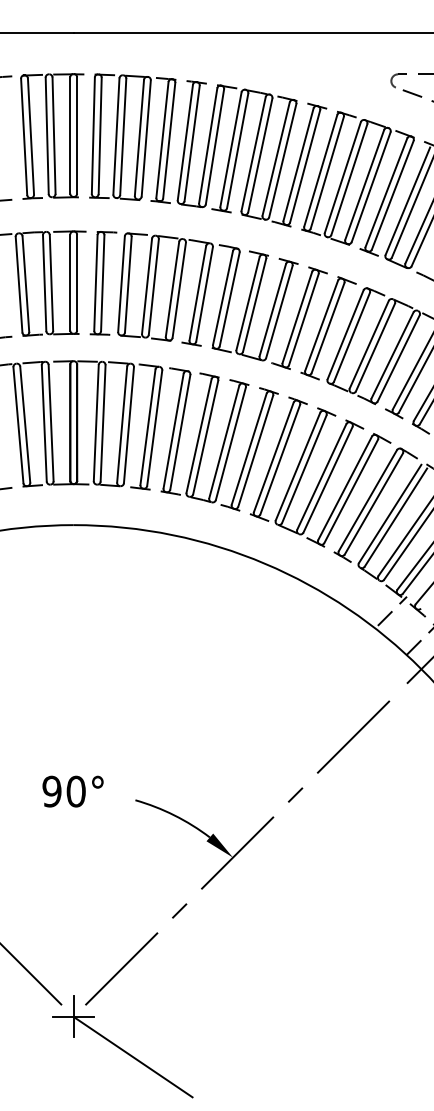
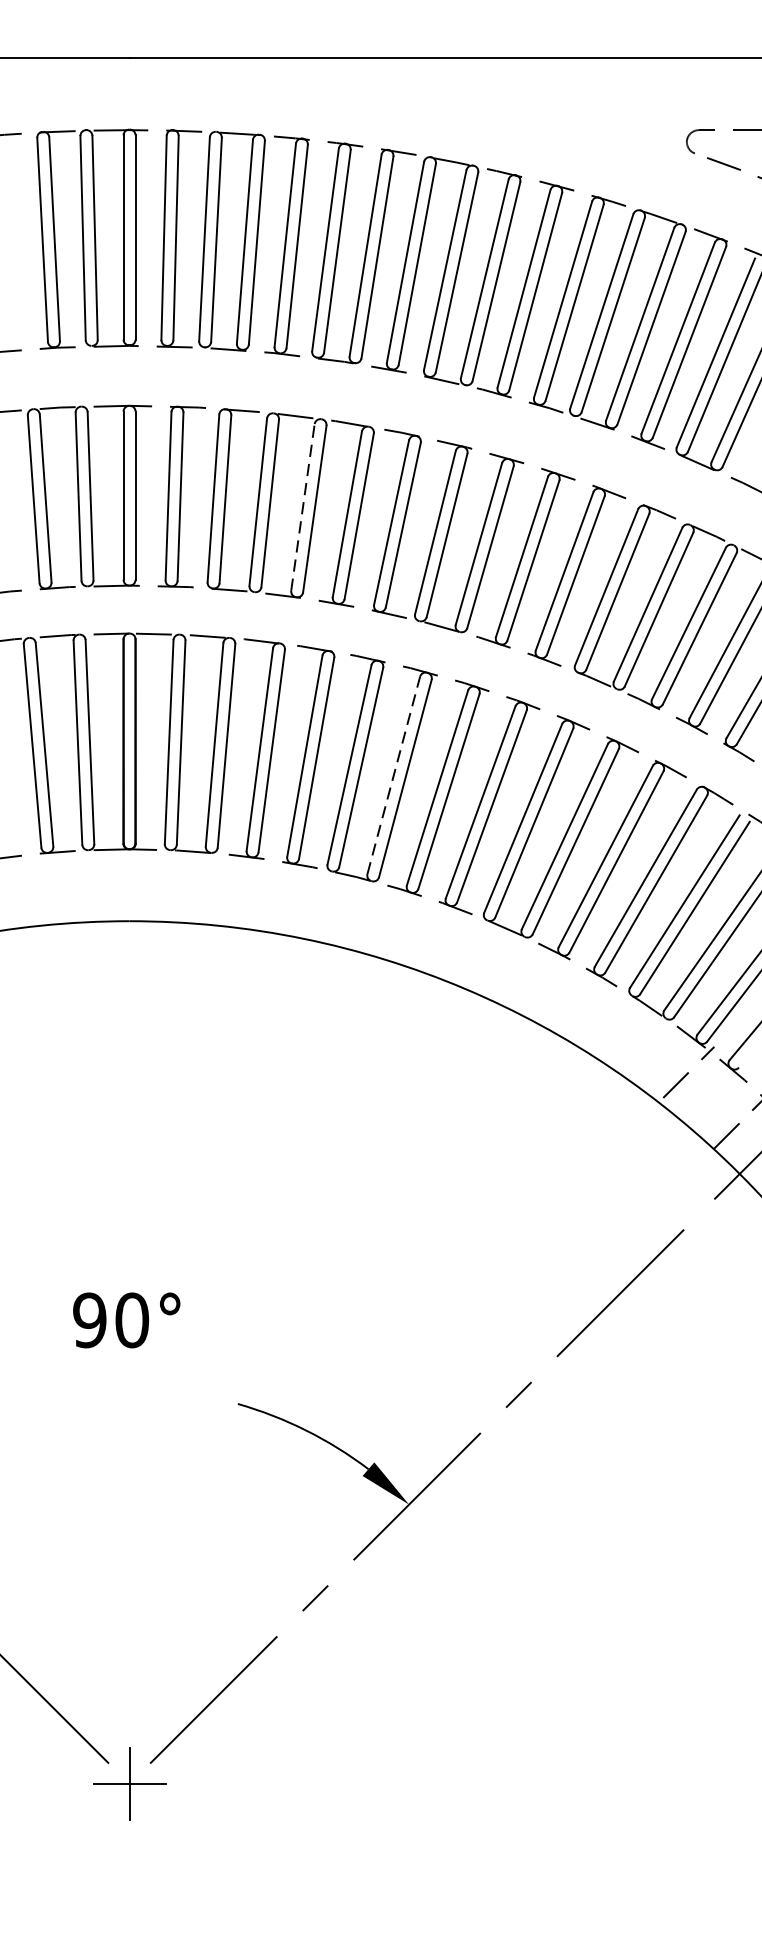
line: (172, 289) -> (302, 507), solid -> dashed
line: (224, 441) -> (394, 774), solid -> dashed
text: (72, 791) -> (125, 1320), moved
line: (132, 1056) -> (232, 1853), removed

